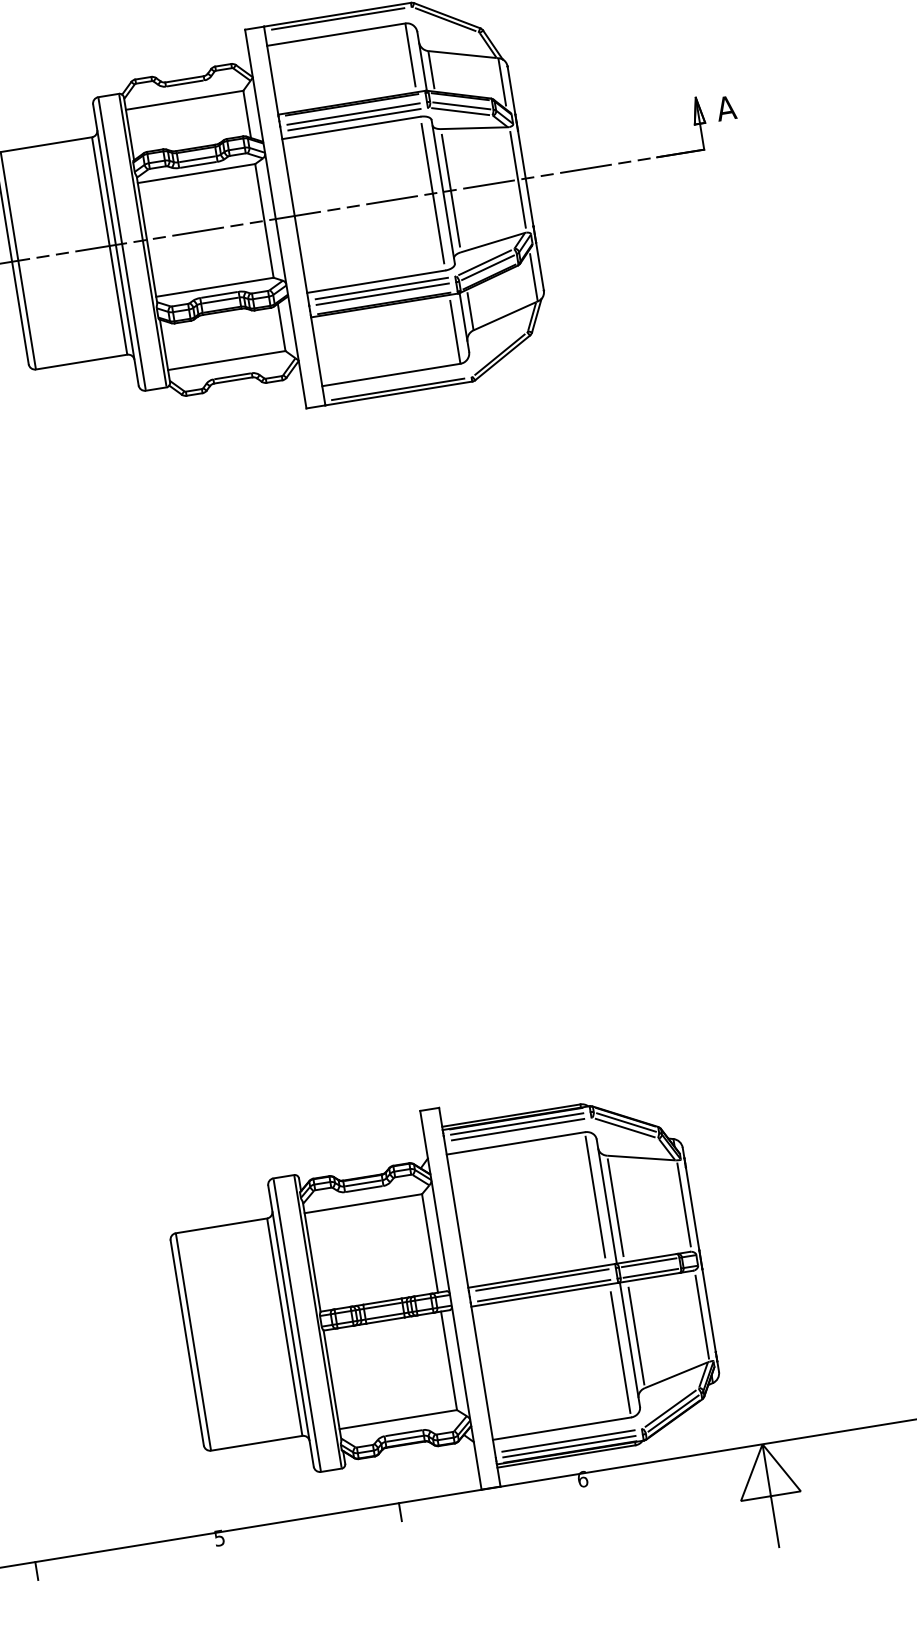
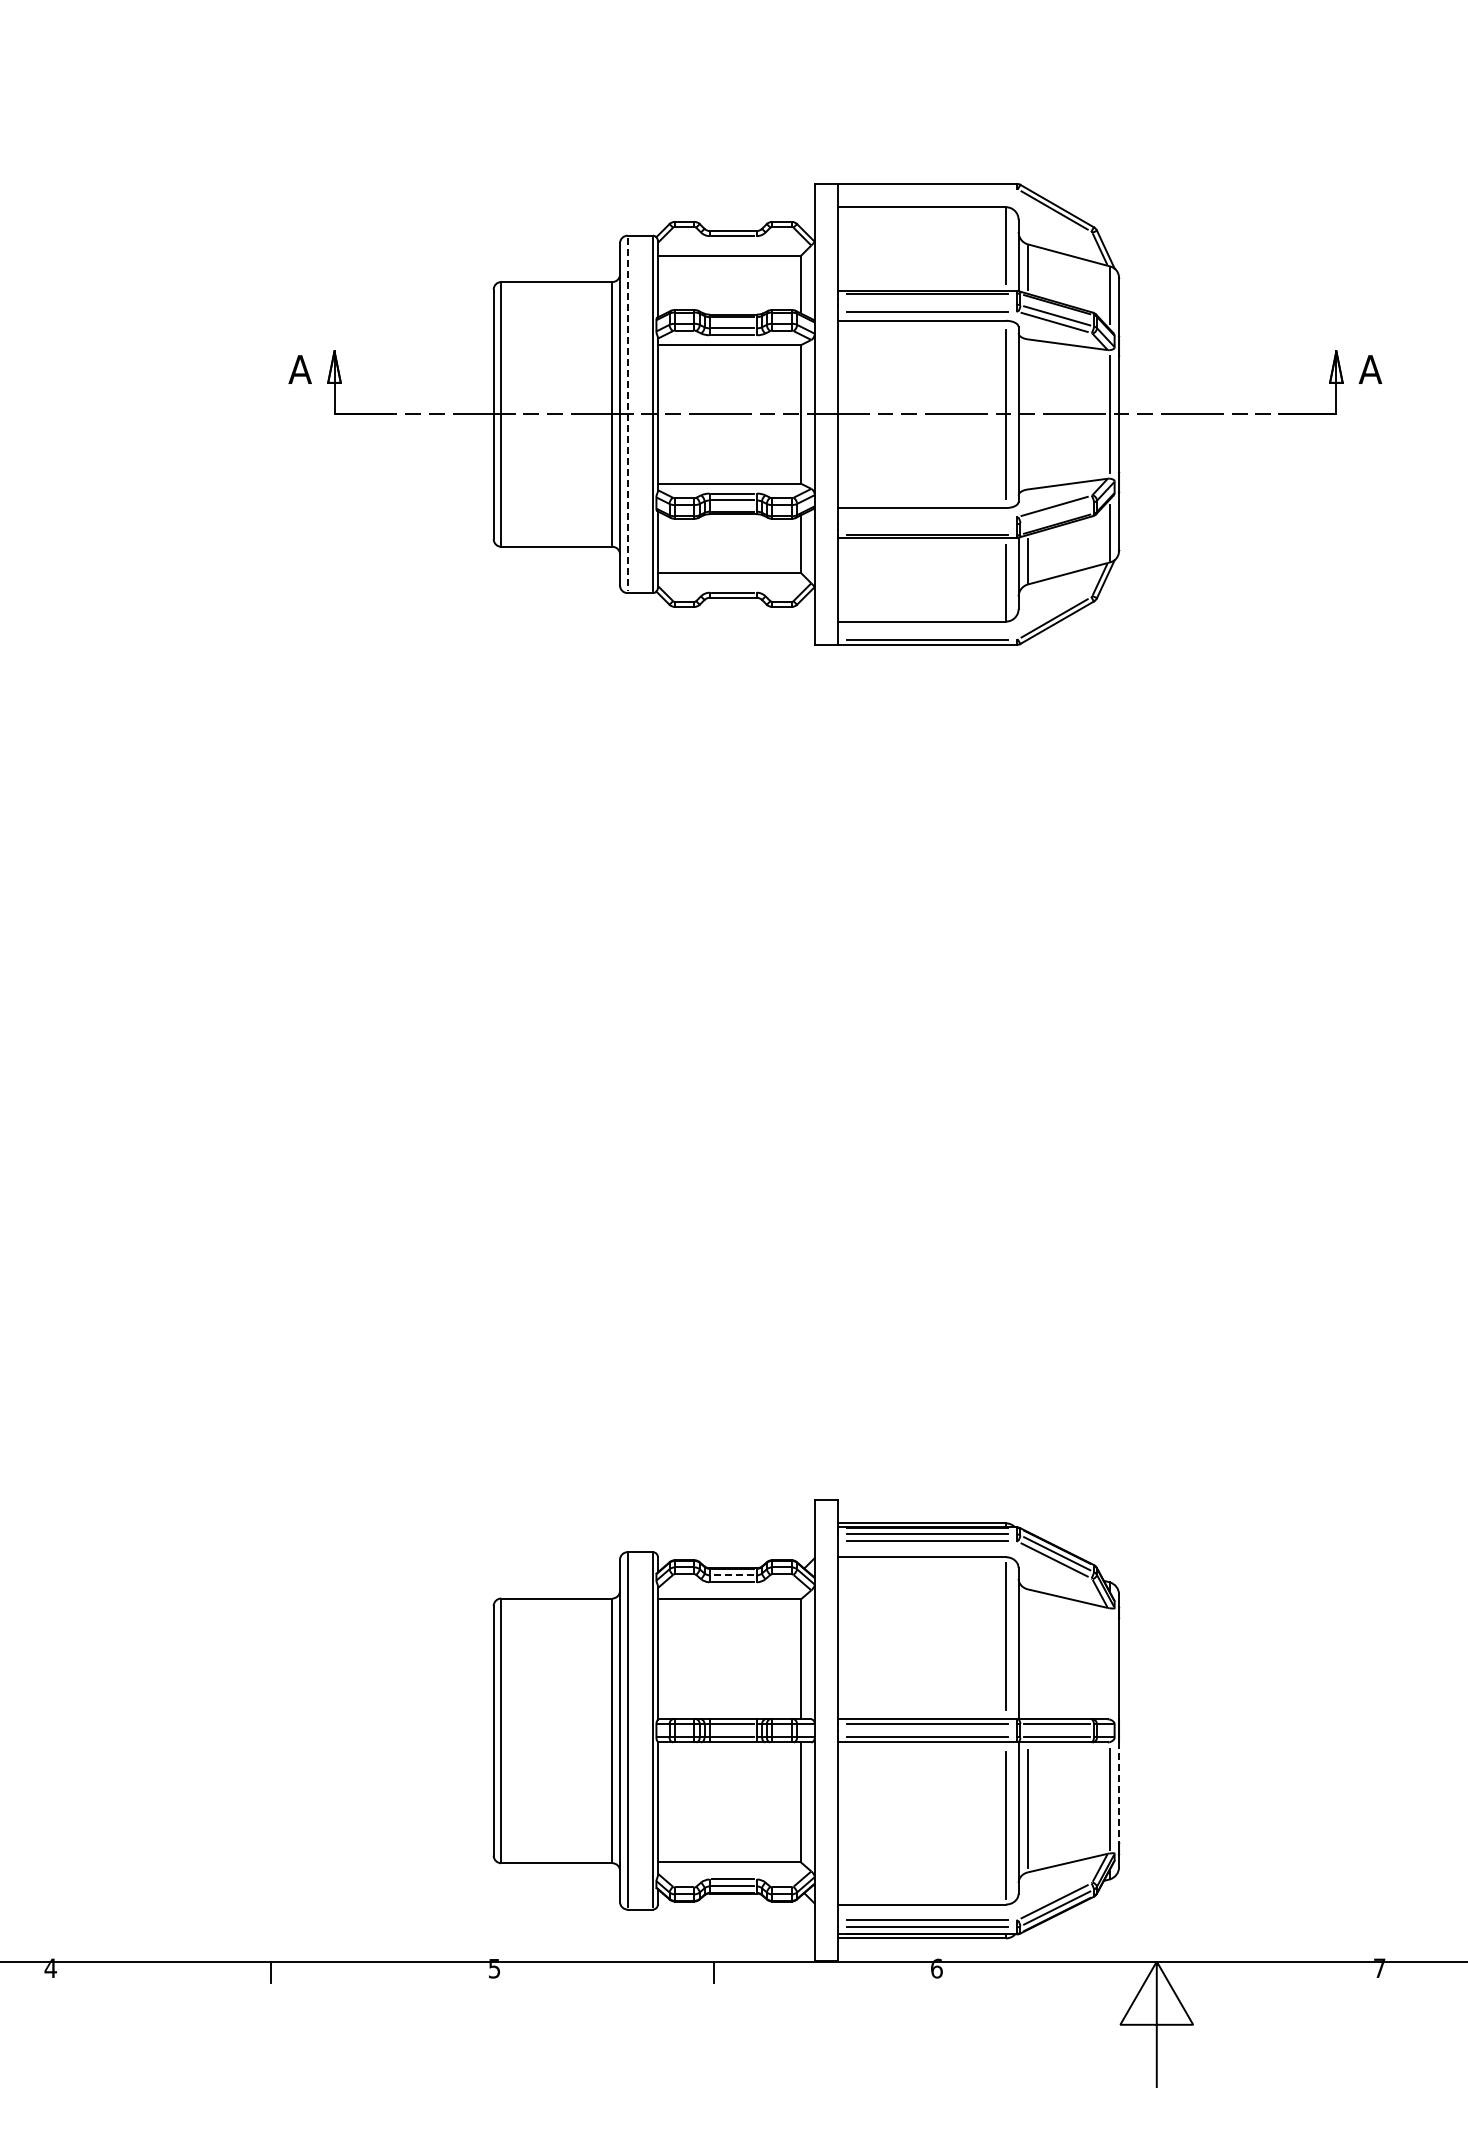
line: (337, 18) -> (926, 188), removed
line: (352, 113) -> (926, 304), removed
line: (451, 190) -> (1028, 414), removed
line: (122, 244) -> (627, 414), solid -> dashed
line: (488, 267) -> (1057, 512), removed
part: (382, 291) -> (927, 520), removed
line: (362, 1183) -> (732, 1575), solid -> dashed
line: (683, 1204) -> (1109, 1662), removed
line: (616, 1207) -> (1028, 1652), removed
line: (709, 1311) -> (1119, 1793), solid -> dashed

